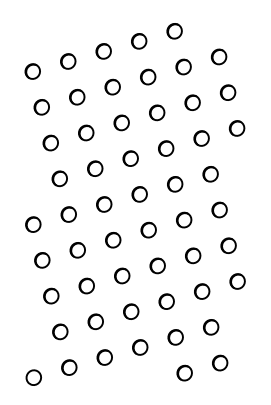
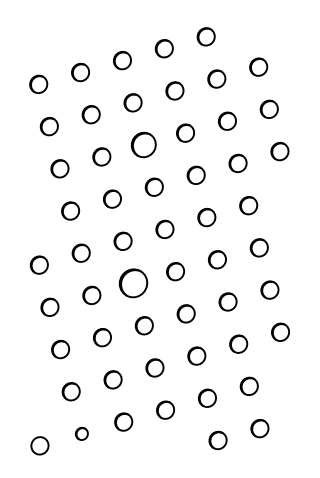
part: (121, 122) -> (143, 144), size x1.4
part: (113, 240) -> (134, 283), size x1.6
part: (69, 367) -> (82, 433), size x0.7

